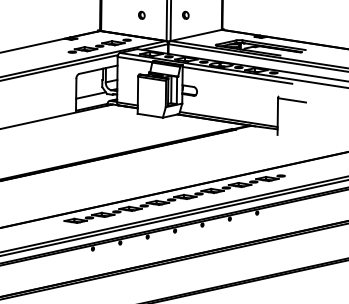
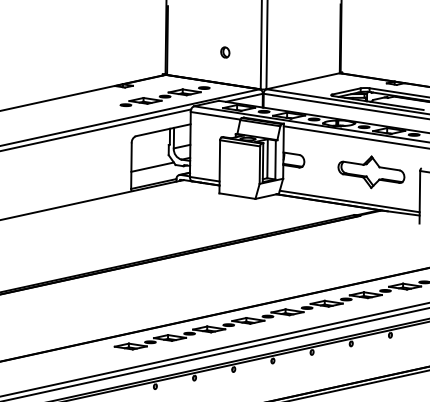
part: (185, 14) -> (287, 51), removed
part: (243, 99) -> (370, 172), added

